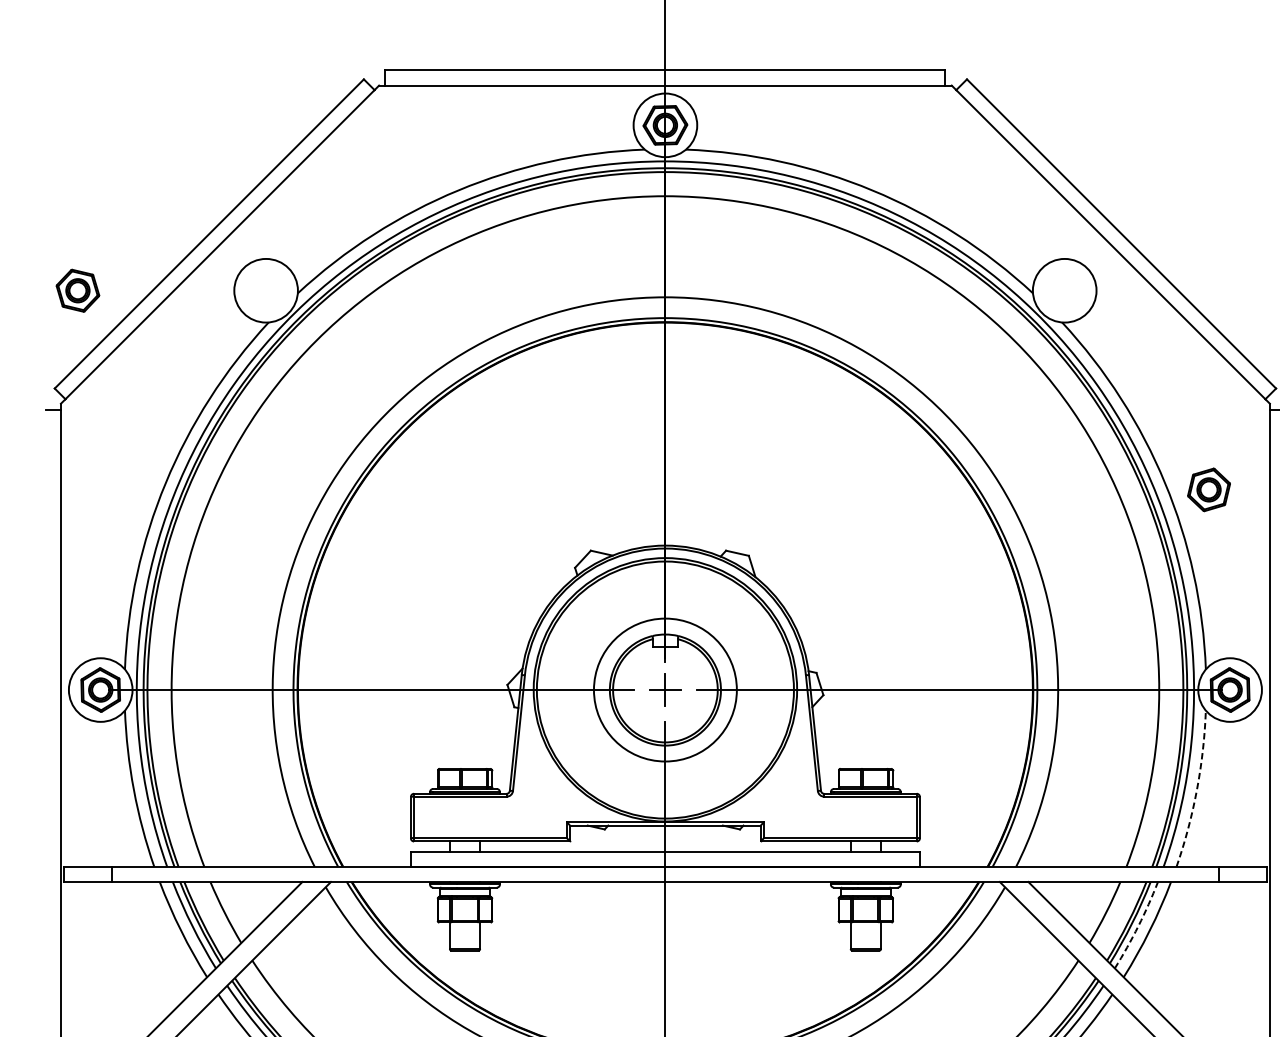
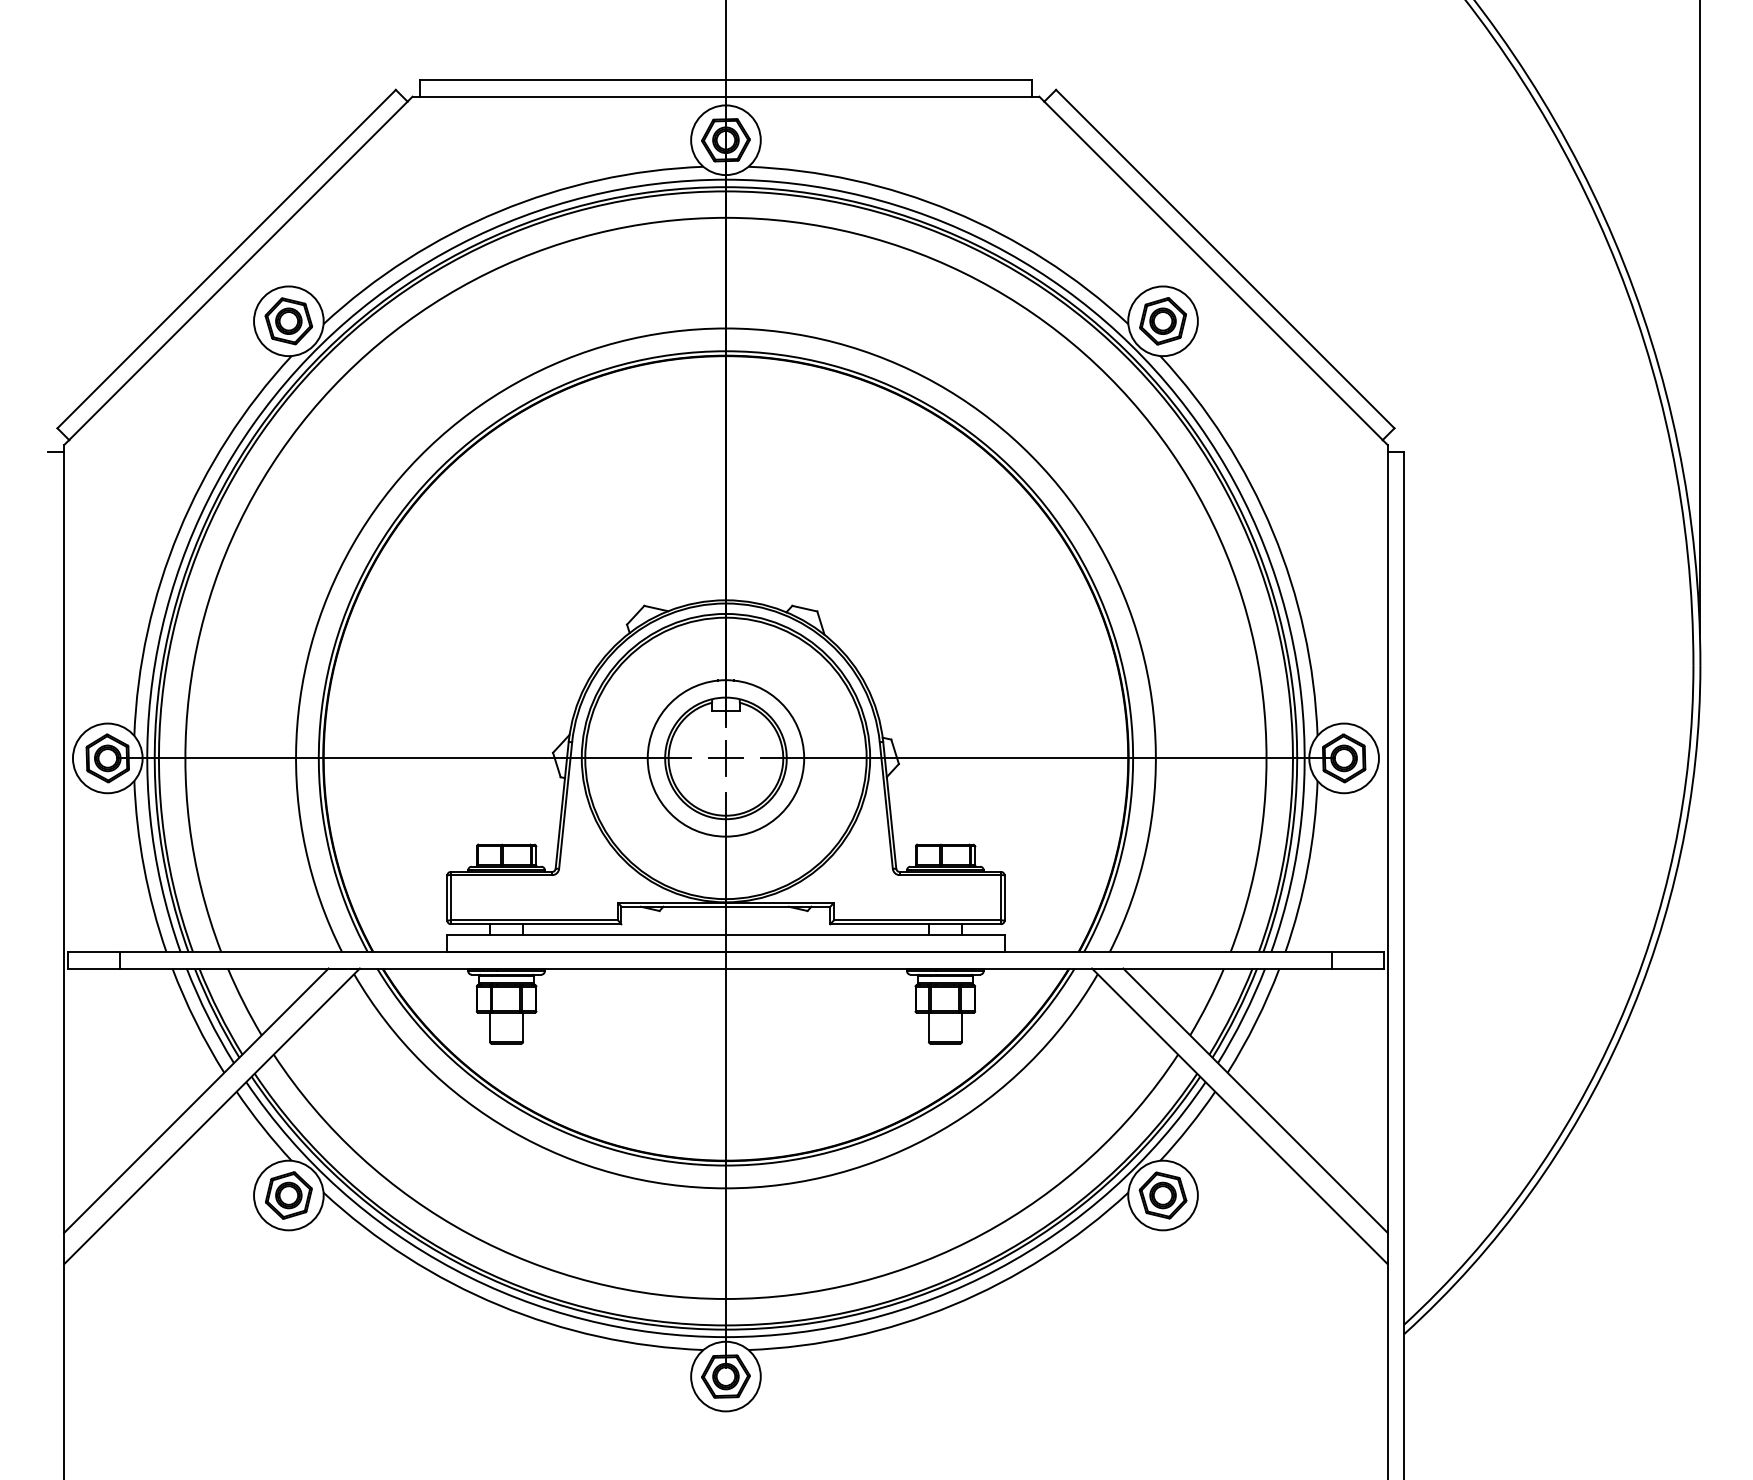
part: (77, 290) -> (288, 321), moved
part: (1208, 490) -> (1162, 321), moved
arc: (1196, 789) -> (1307, 867), dashed -> solid
arc: (1138, 925) -> (1243, 1016), dashed -> solid

